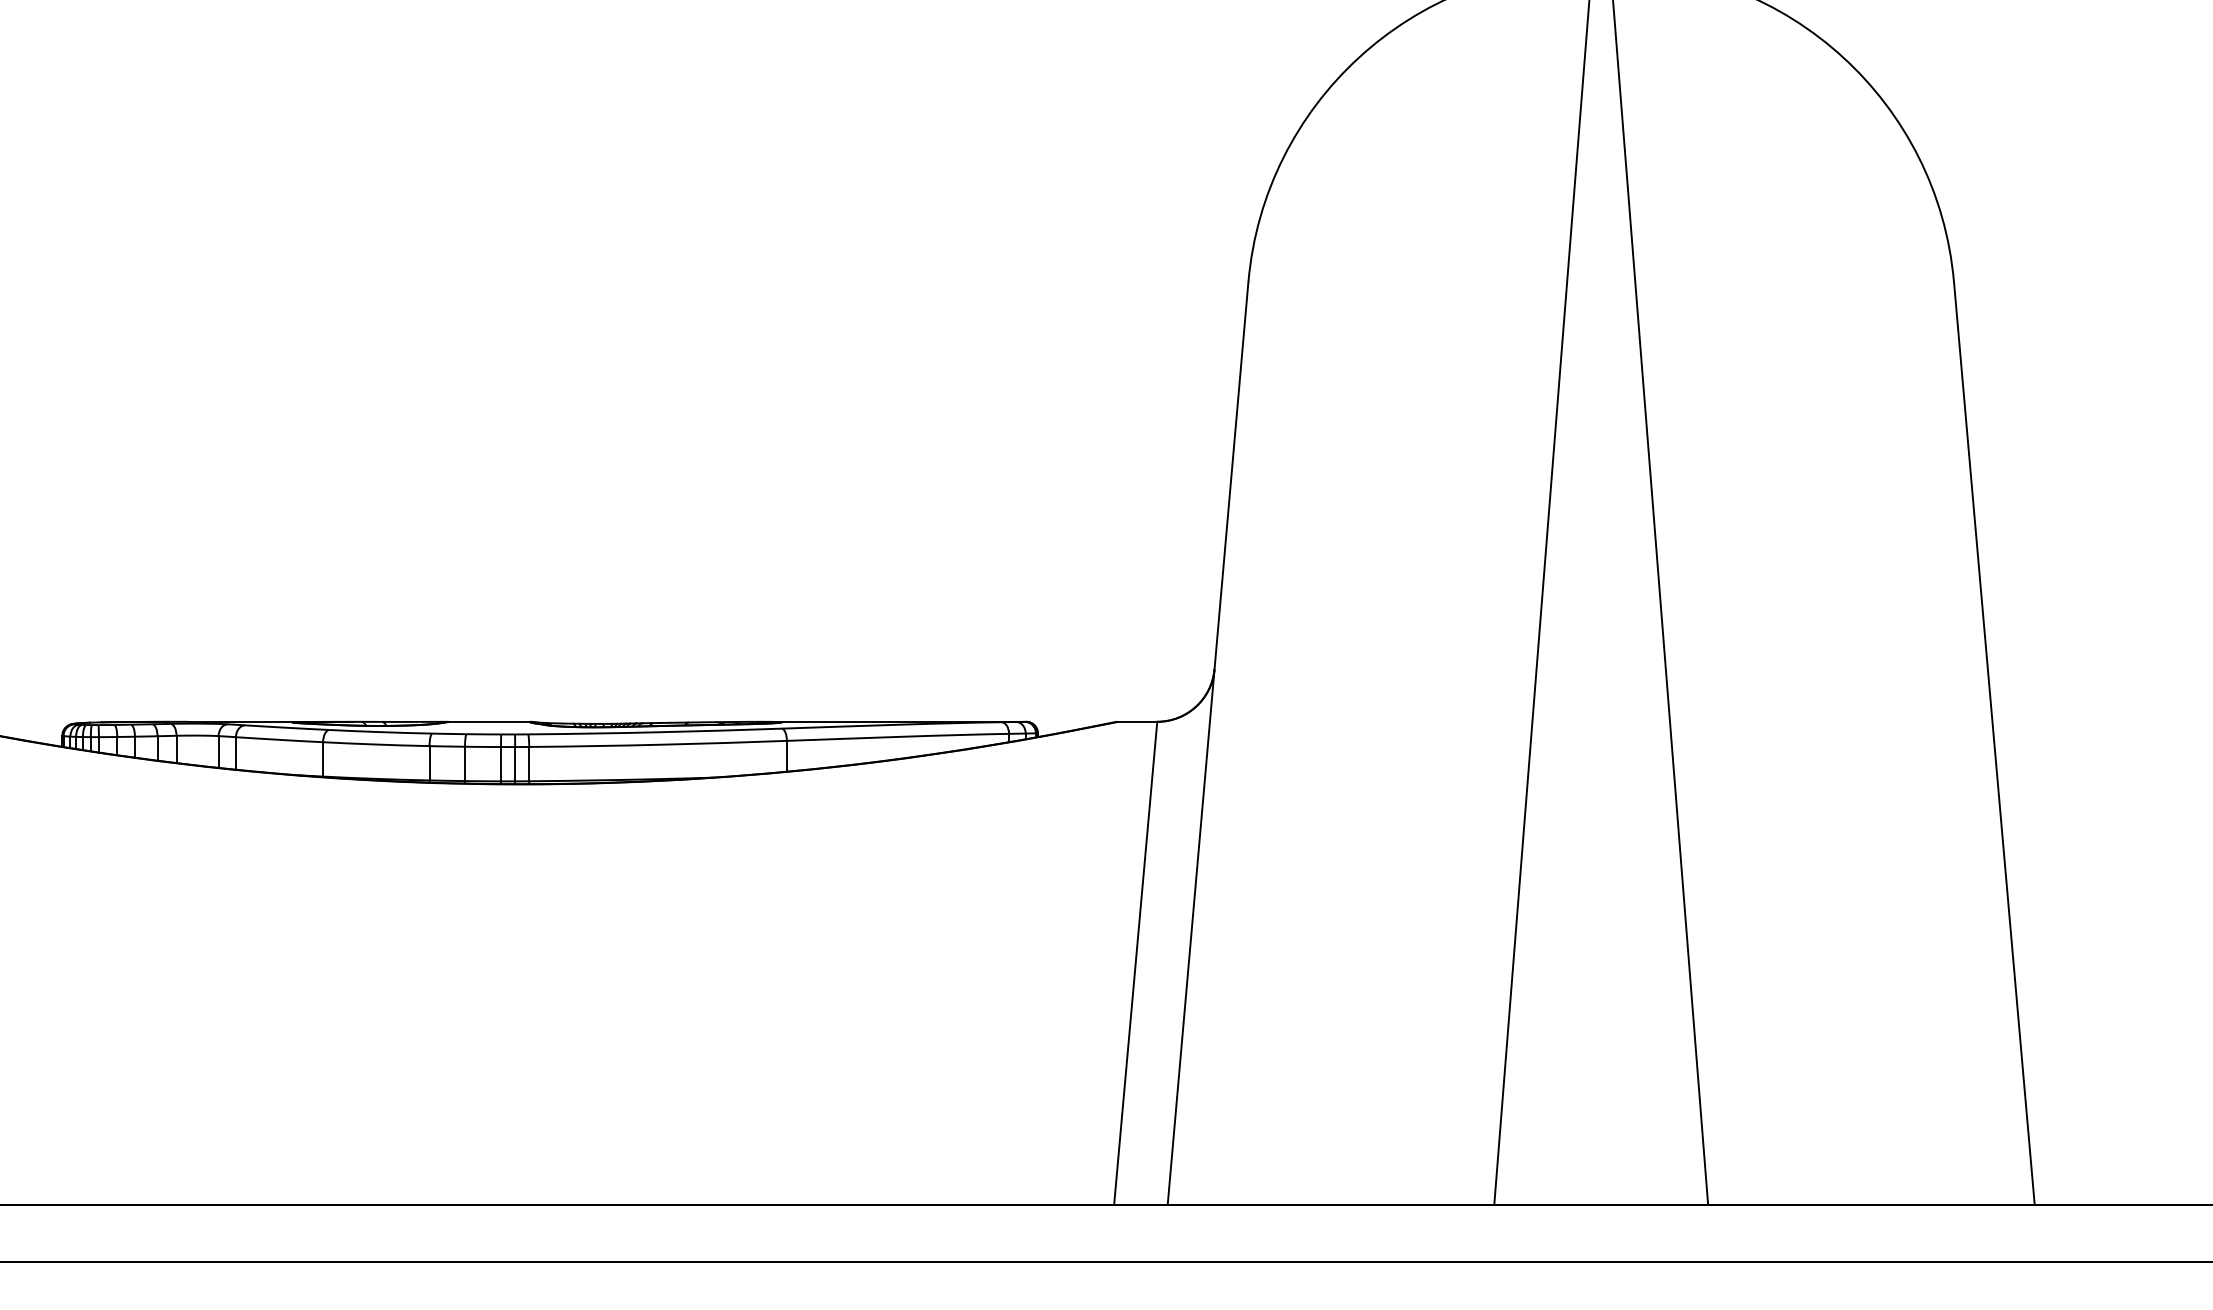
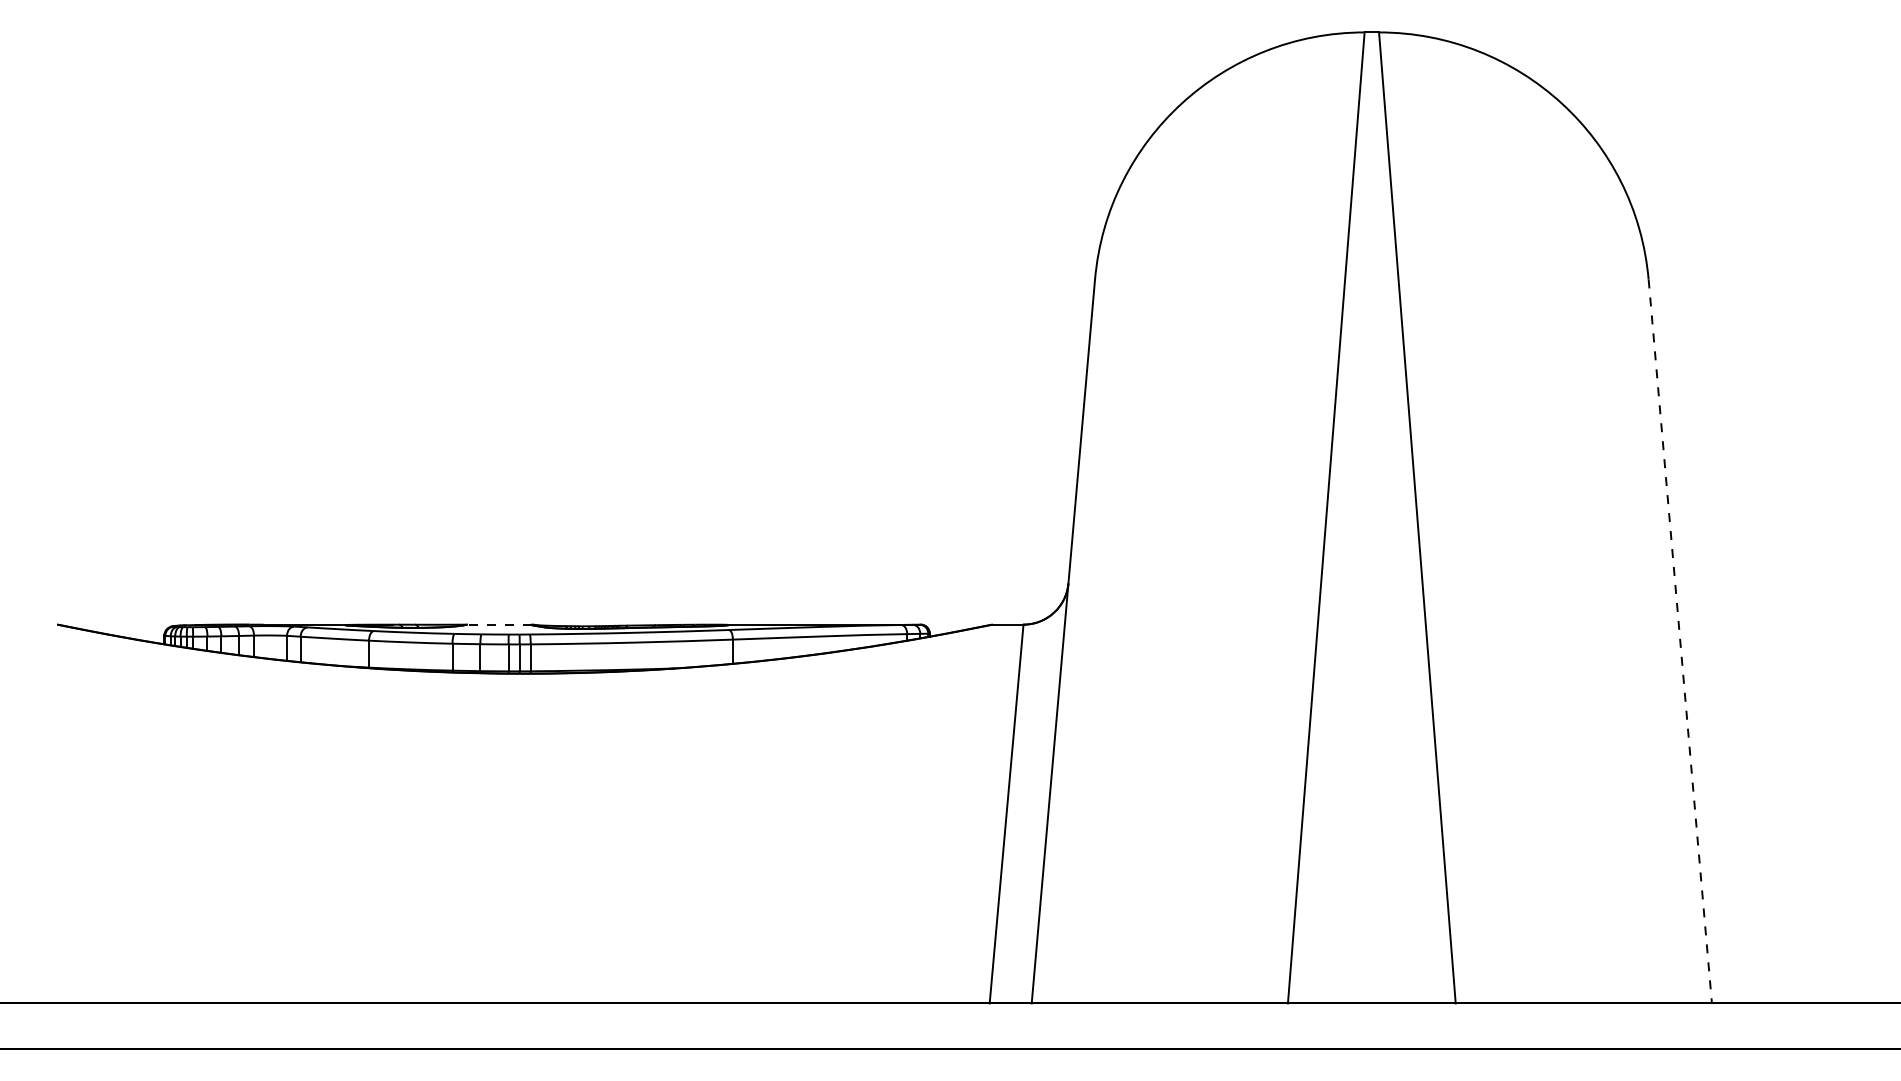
line: (488, 721) -> (498, 624), solid -> dashed
line: (1994, 743) -> (1680, 641), solid -> dashed

